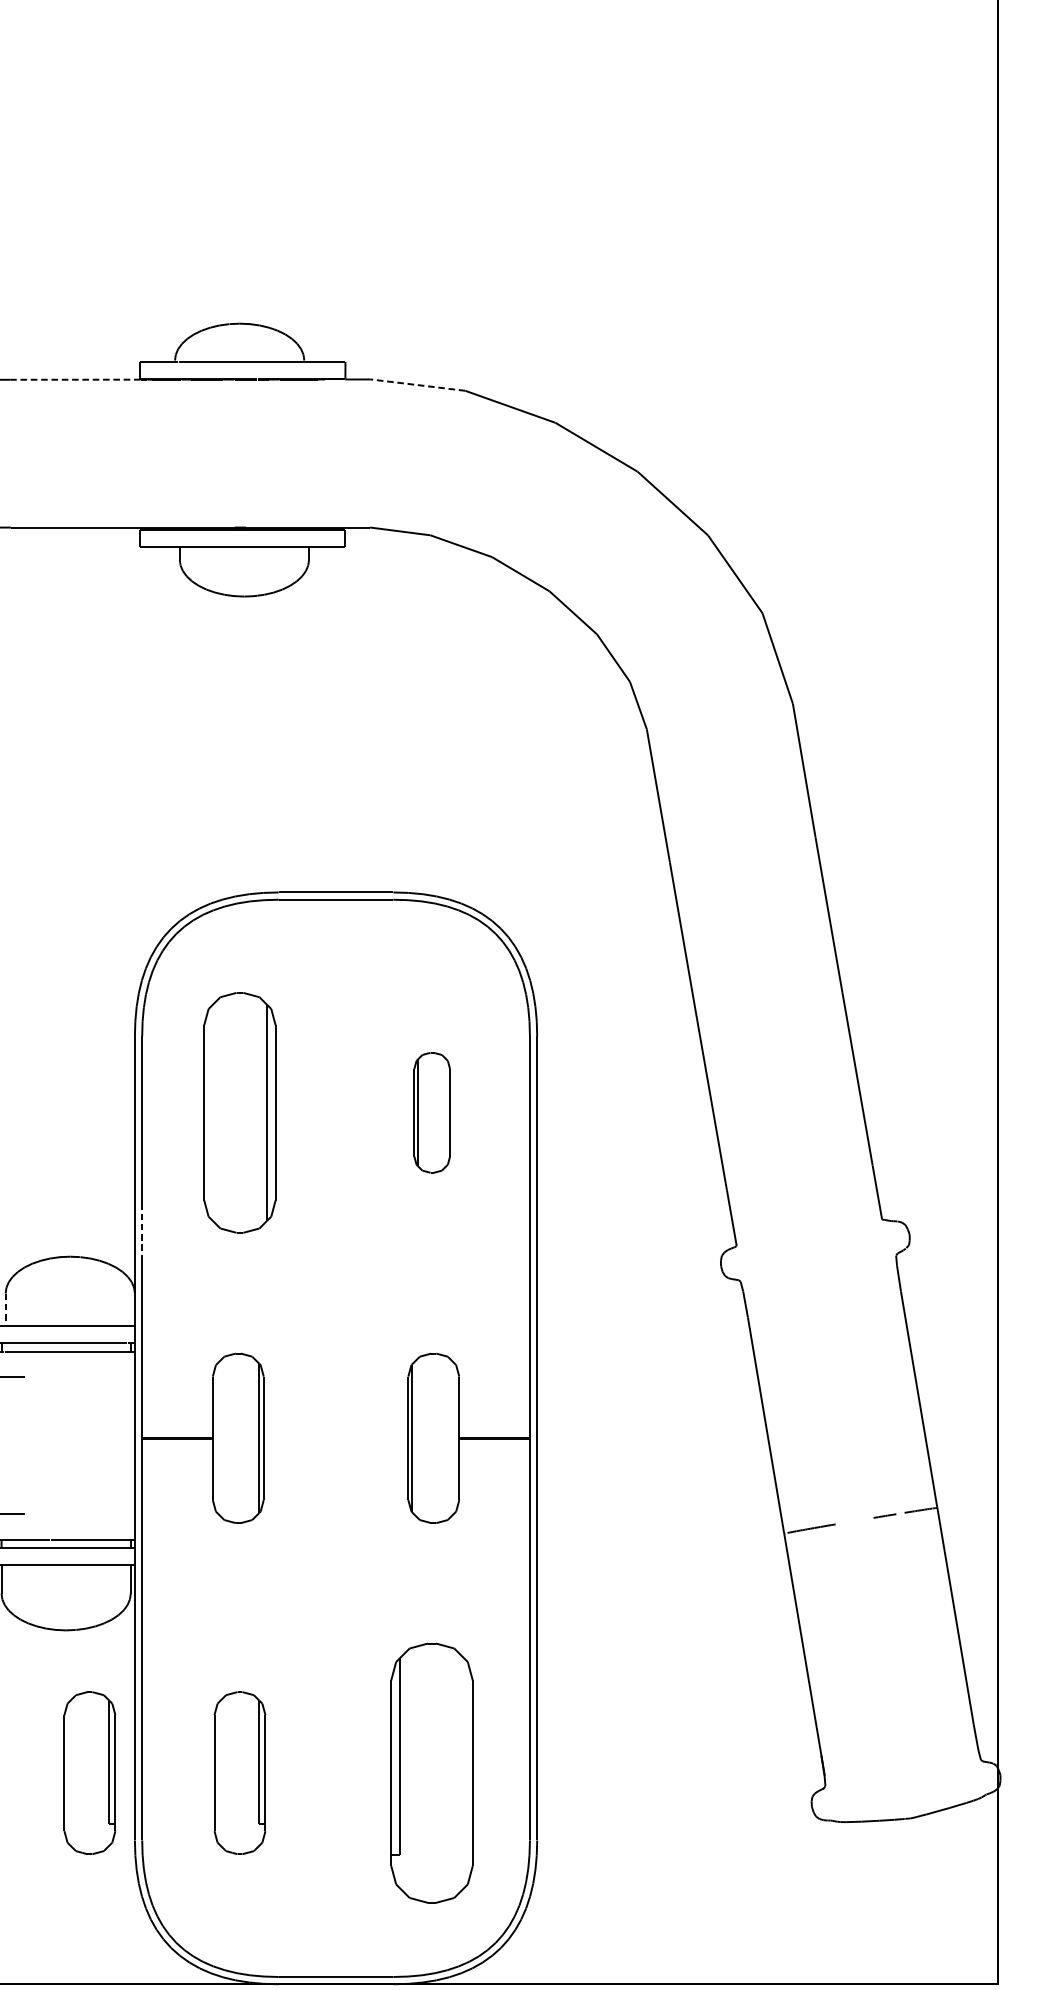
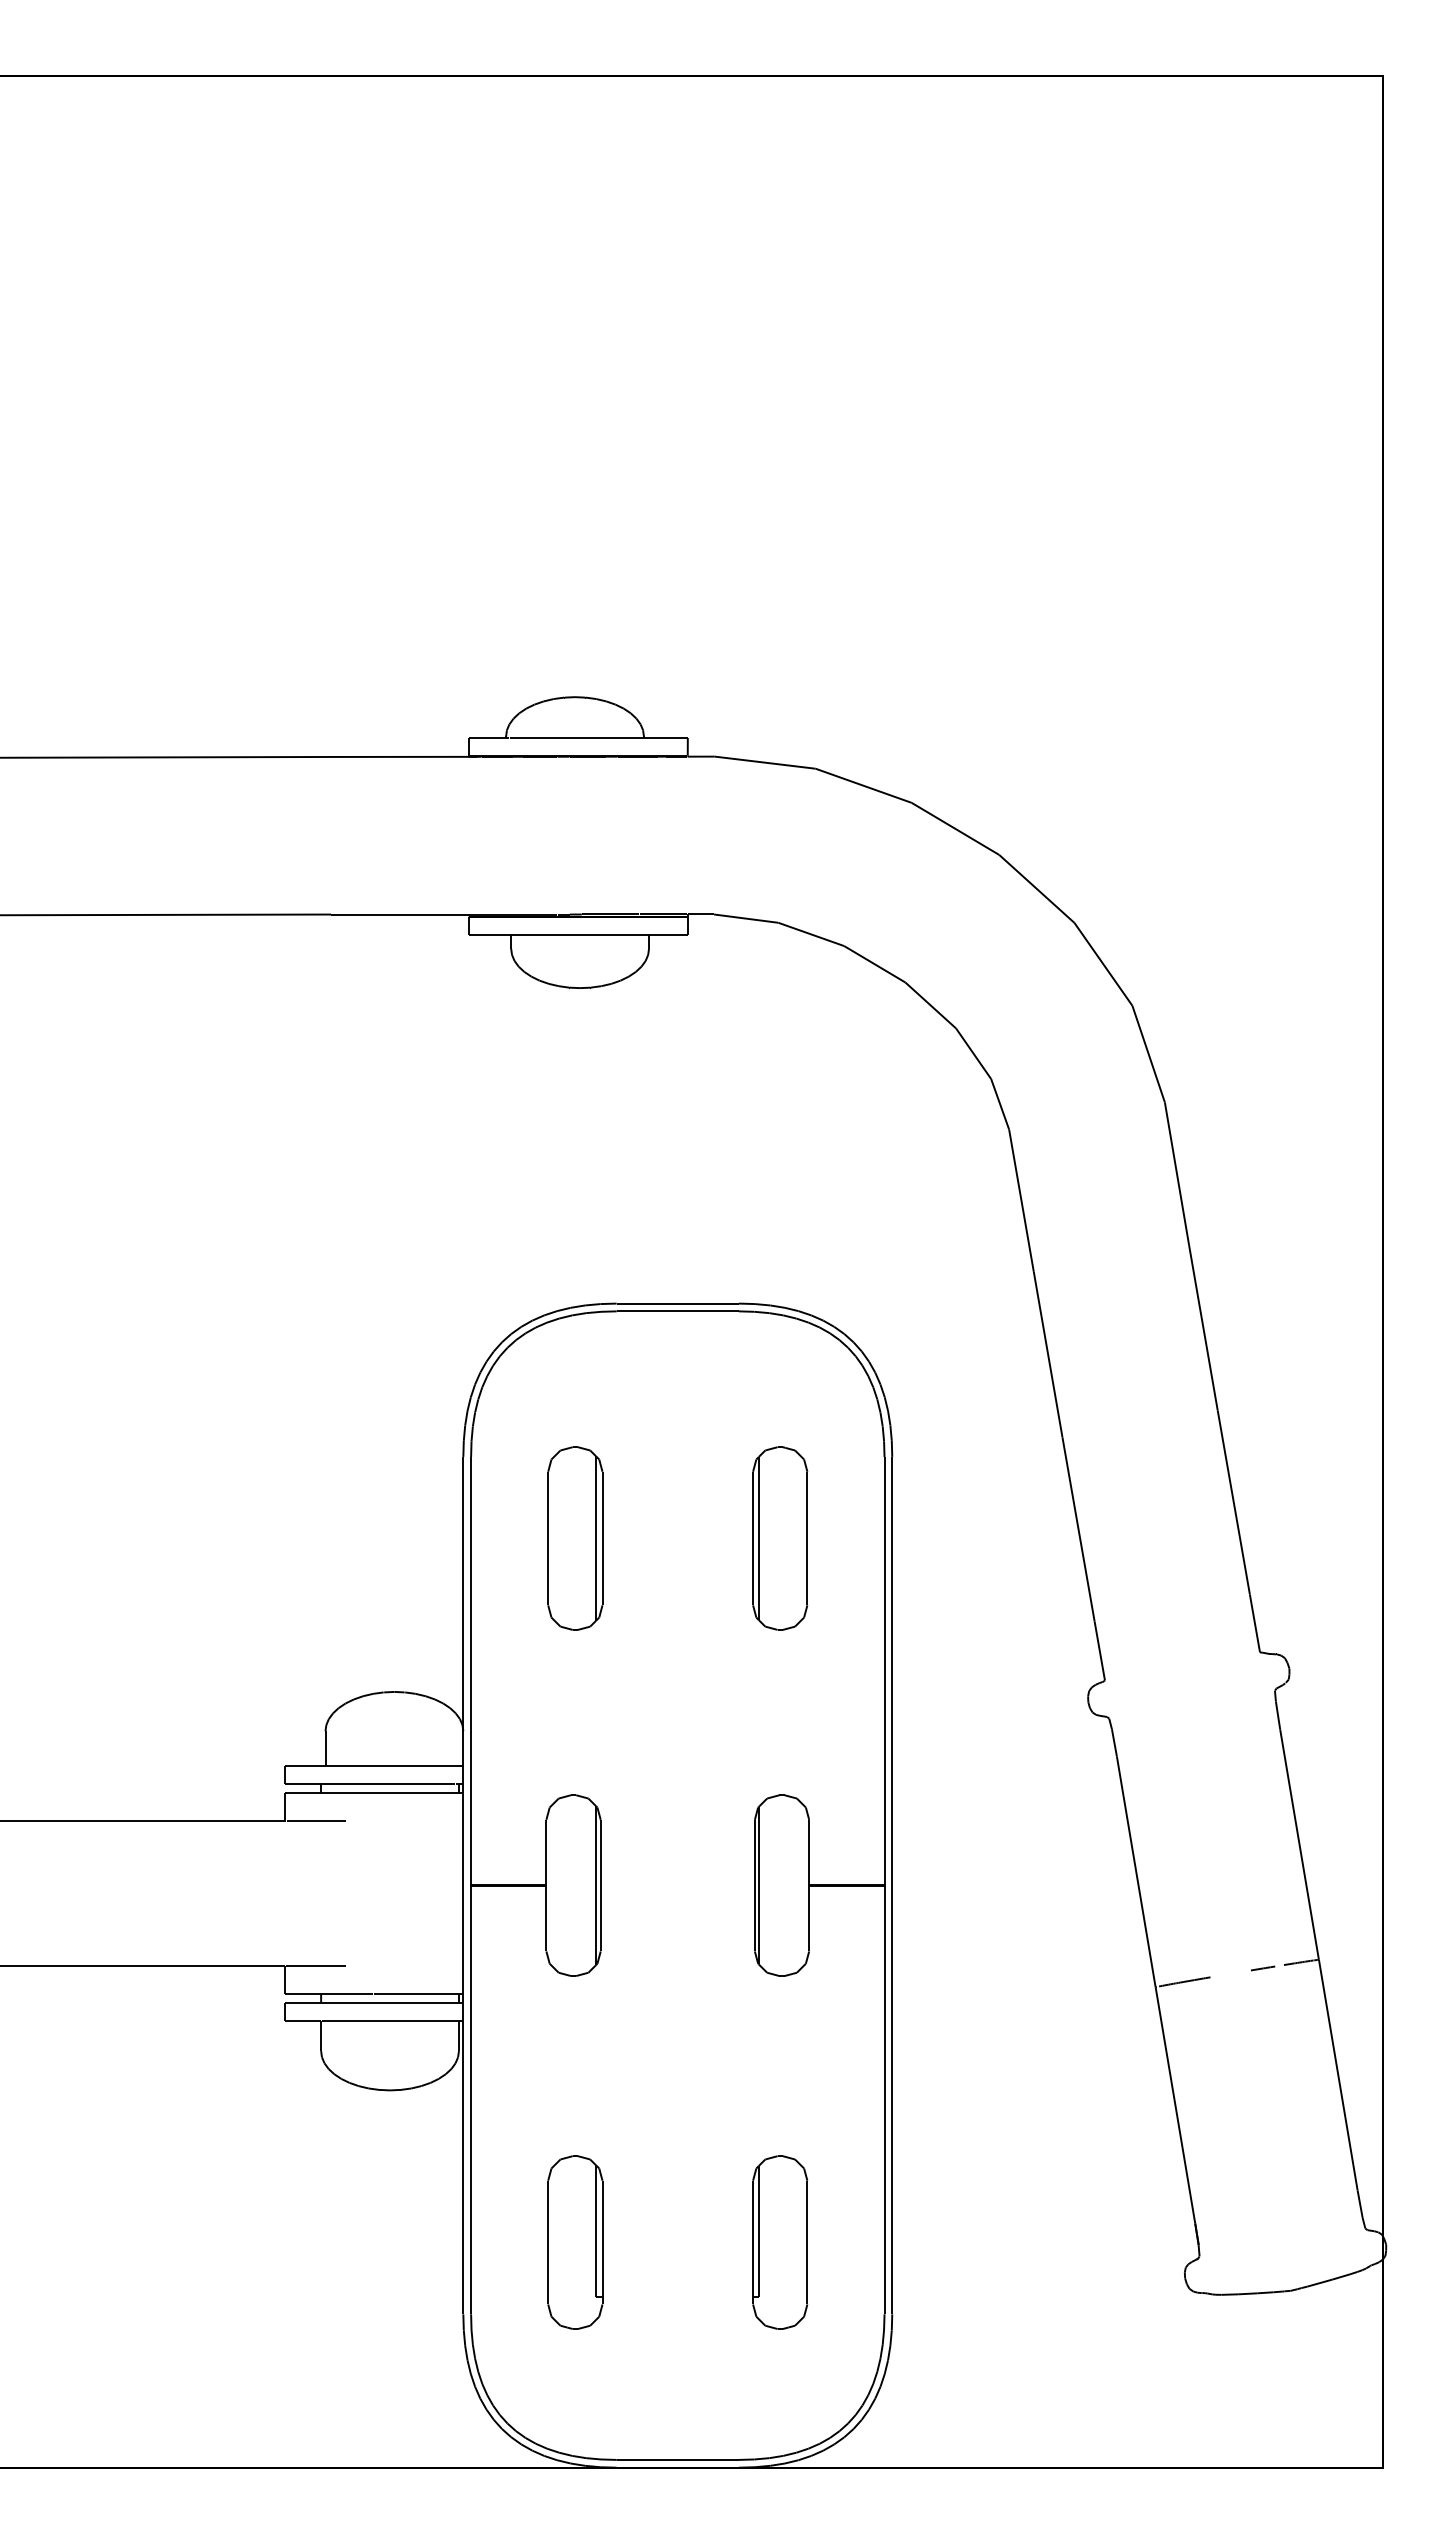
line: (75, 379) -> (399, 756), dashed -> solid
line: (418, 384) -> (765, 762), dashed -> solid
part: (240, 1112) -> (575, 1538), size x0.71
part: (432, 1112) -> (780, 1538), size x1.43
line: (142, 1235) -> (471, 1669), dashed -> solid
line: (5, 1310) -> (325, 1749), dashed -> solid
part: (90, 1773) -> (415, 2242), removed
part: (432, 1773) -> (780, 2242), size x0.62

